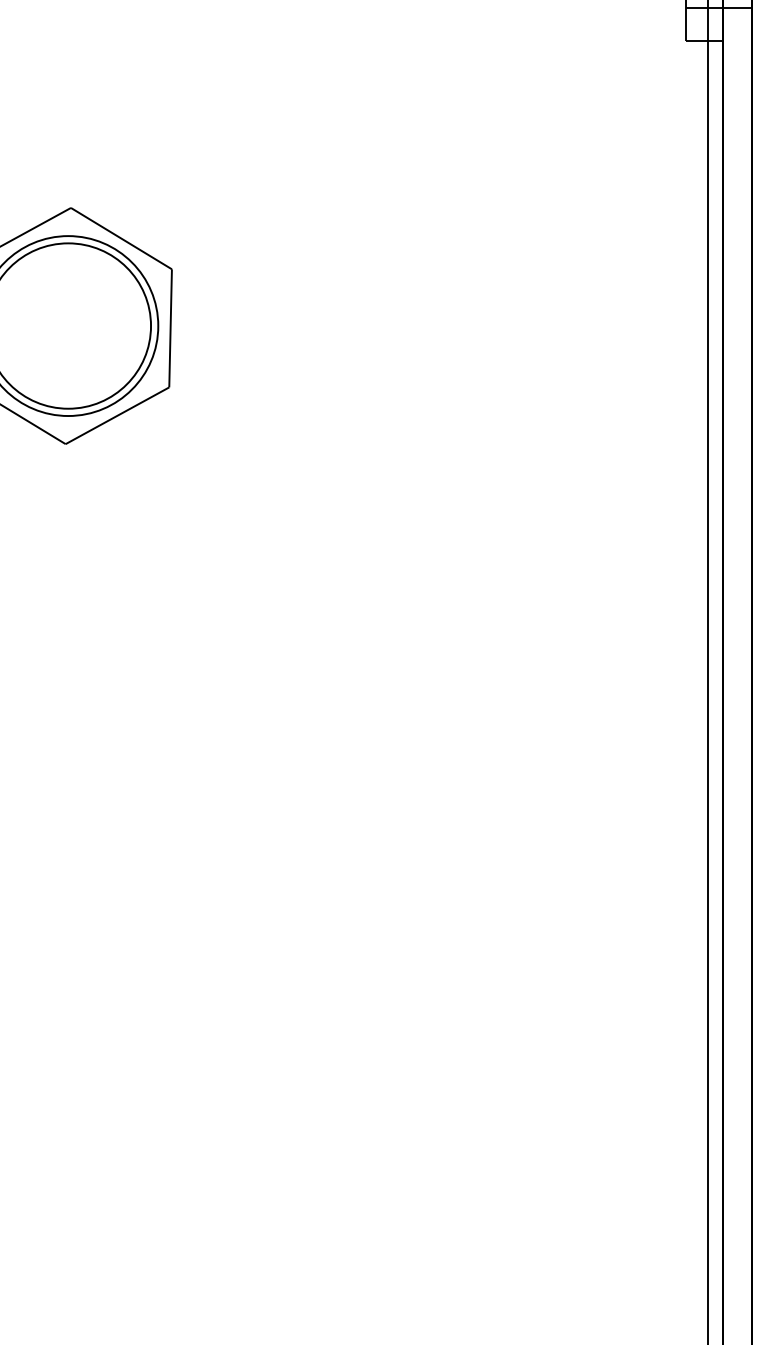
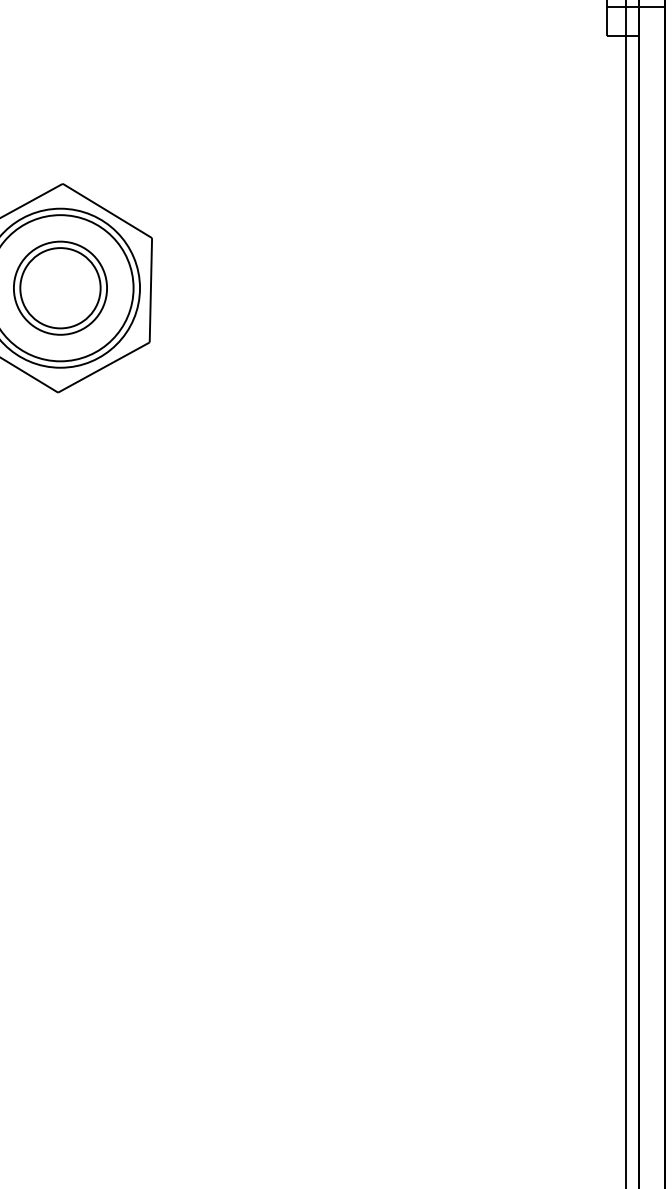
part: (67, 325) -> (59, 287), added

